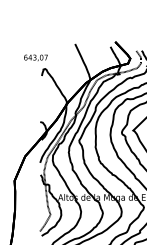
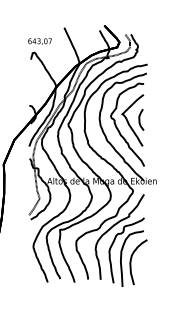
text: (35, 57) -> (39, 41), moved

